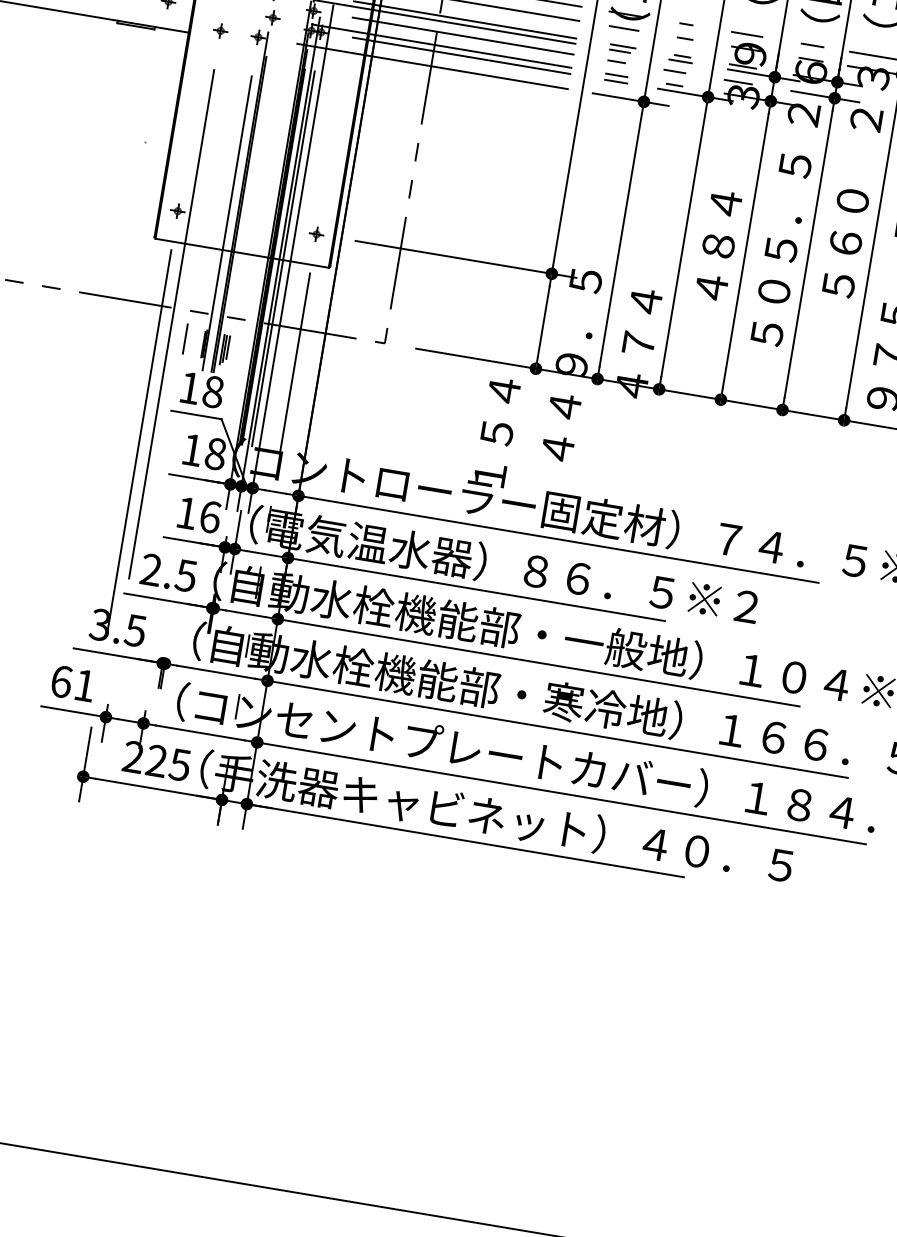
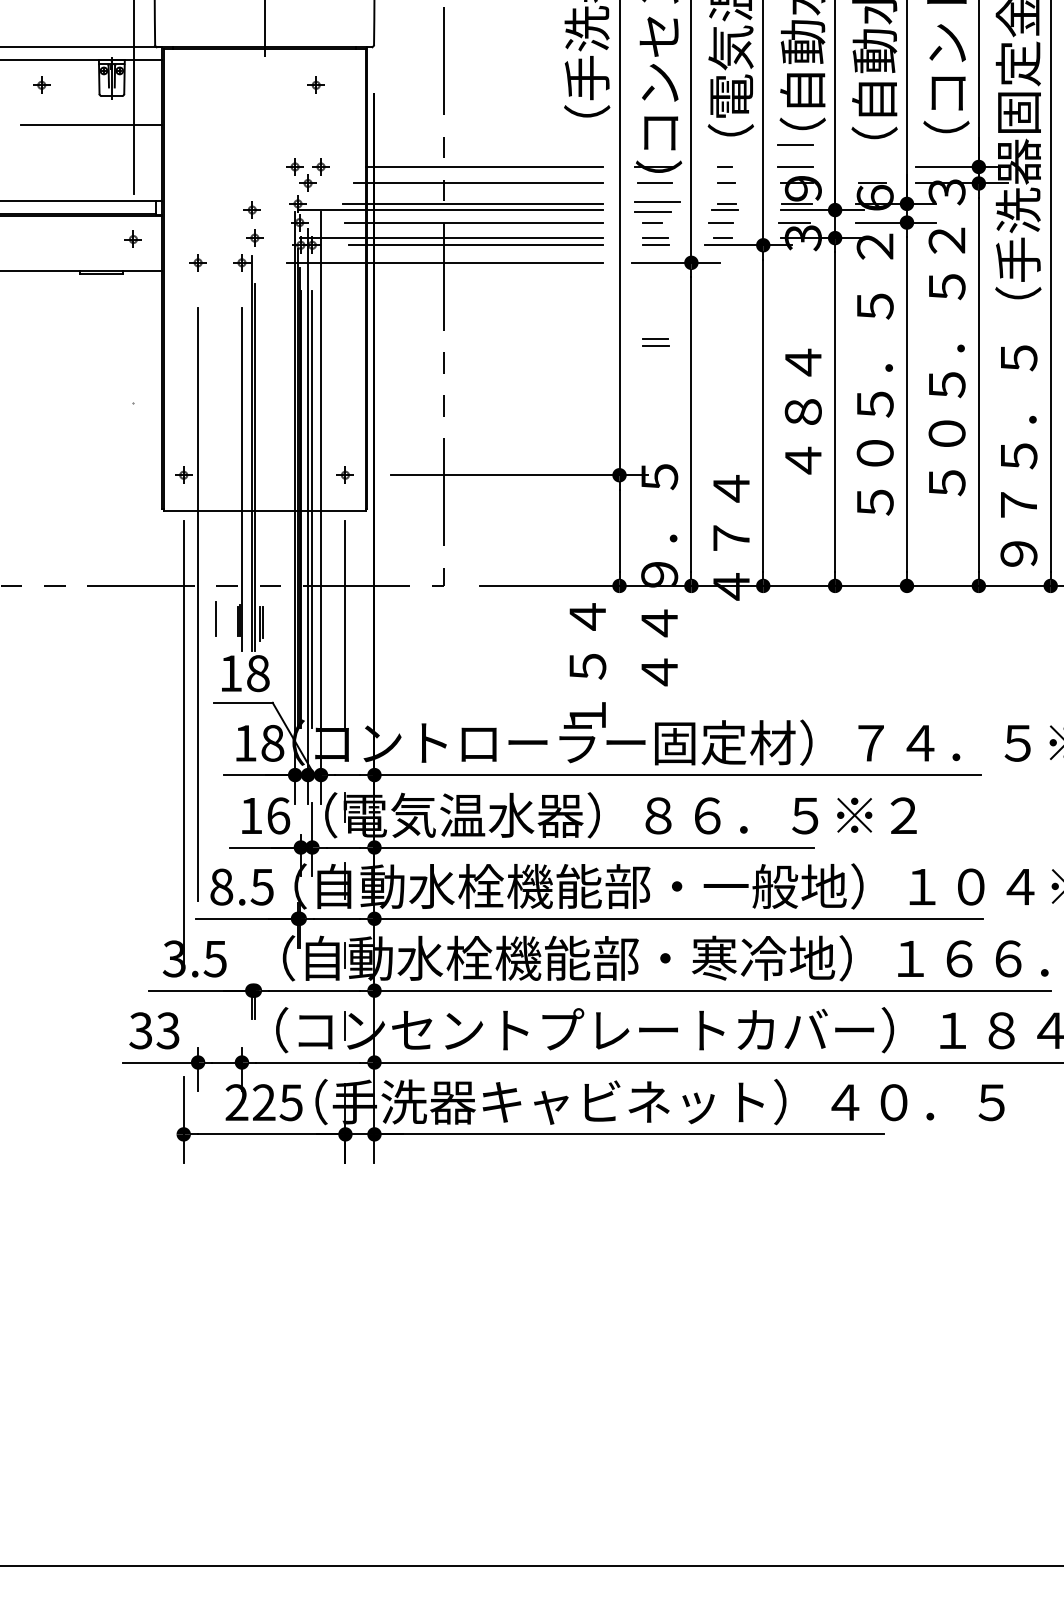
line: (750, 15) -> (795, 144), added
line: (812, 45) -> (871, 166), removed
part: (622, 48) -> (657, 206), size x1.6
part: (601, 165) -> (655, 342), added
text: (845, 243) -> (946, 385), ５６０ -> ５０５．５
line: (228, 347) -> (266, 620), removed
text: (151, 569) -> (221, 886), 2.5 -> 8.5
text: (73, 683) -> (154, 1030), 61 -> 33

